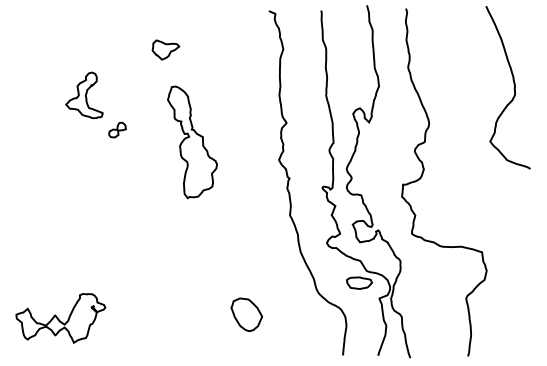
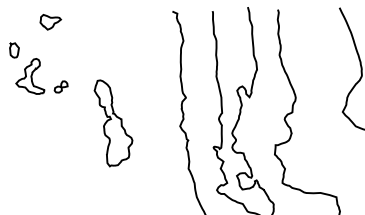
part: (165, 49) -> (50, 21), moved
part: (63, 61) -> (14, 50), added
part: (117, 129) -> (61, 86), moved
part: (192, 142) -> (113, 123), moved

